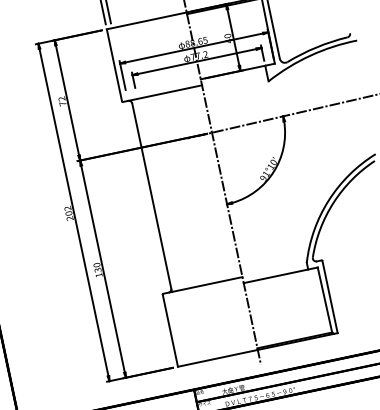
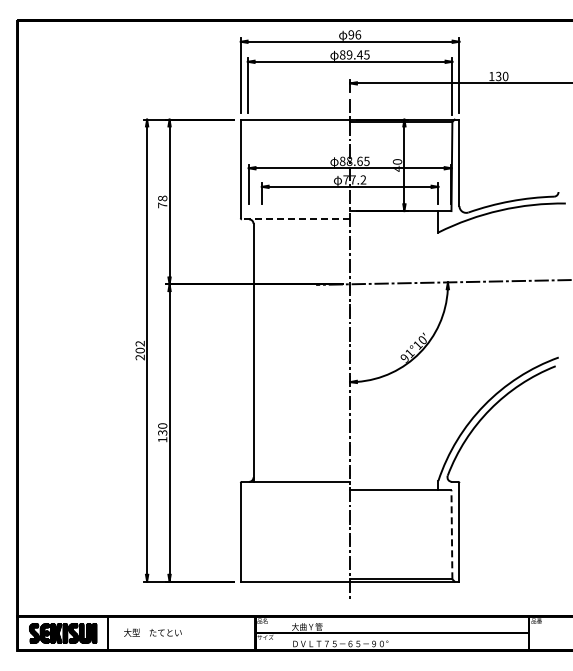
line: (162, 93) -> (295, 219), solid -> dashed
text: (61, 98) -> (162, 198), 72 -> 78
line: (324, 299) -> (451, 534), solid -> dashed

